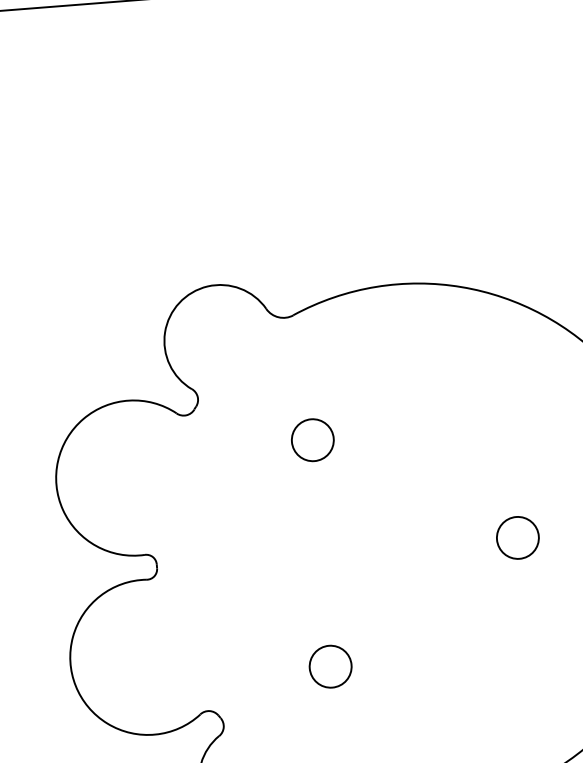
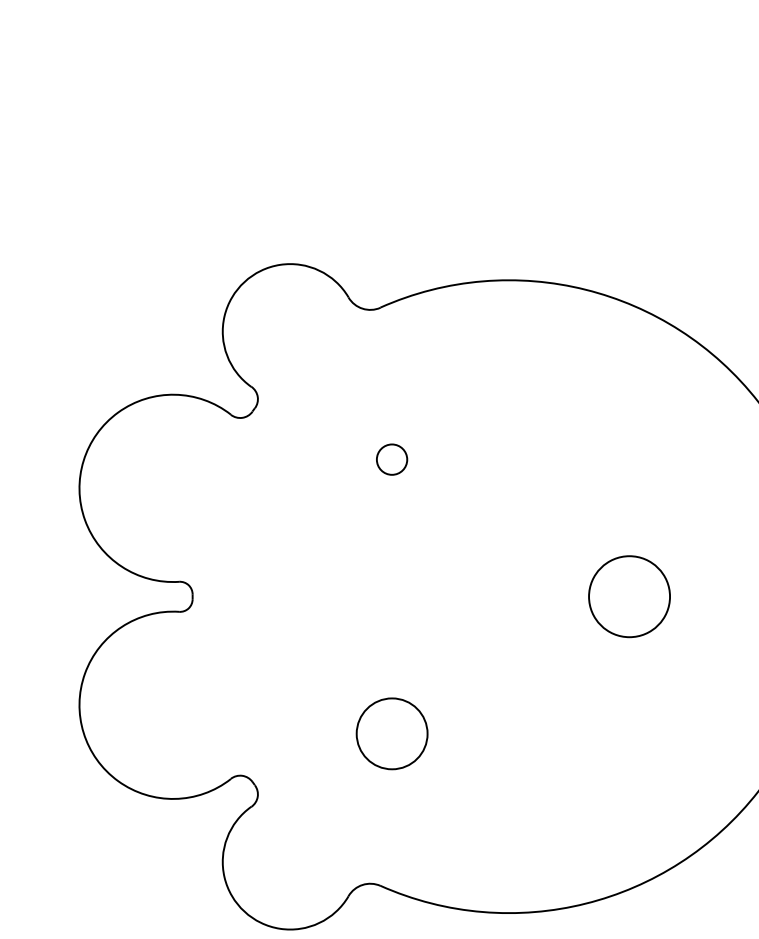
circle: (312, 440) -> (391, 459), size x0.6
circle: (517, 537) -> (629, 596), size x1.6
circle: (330, 666) -> (391, 733), size x1.4

